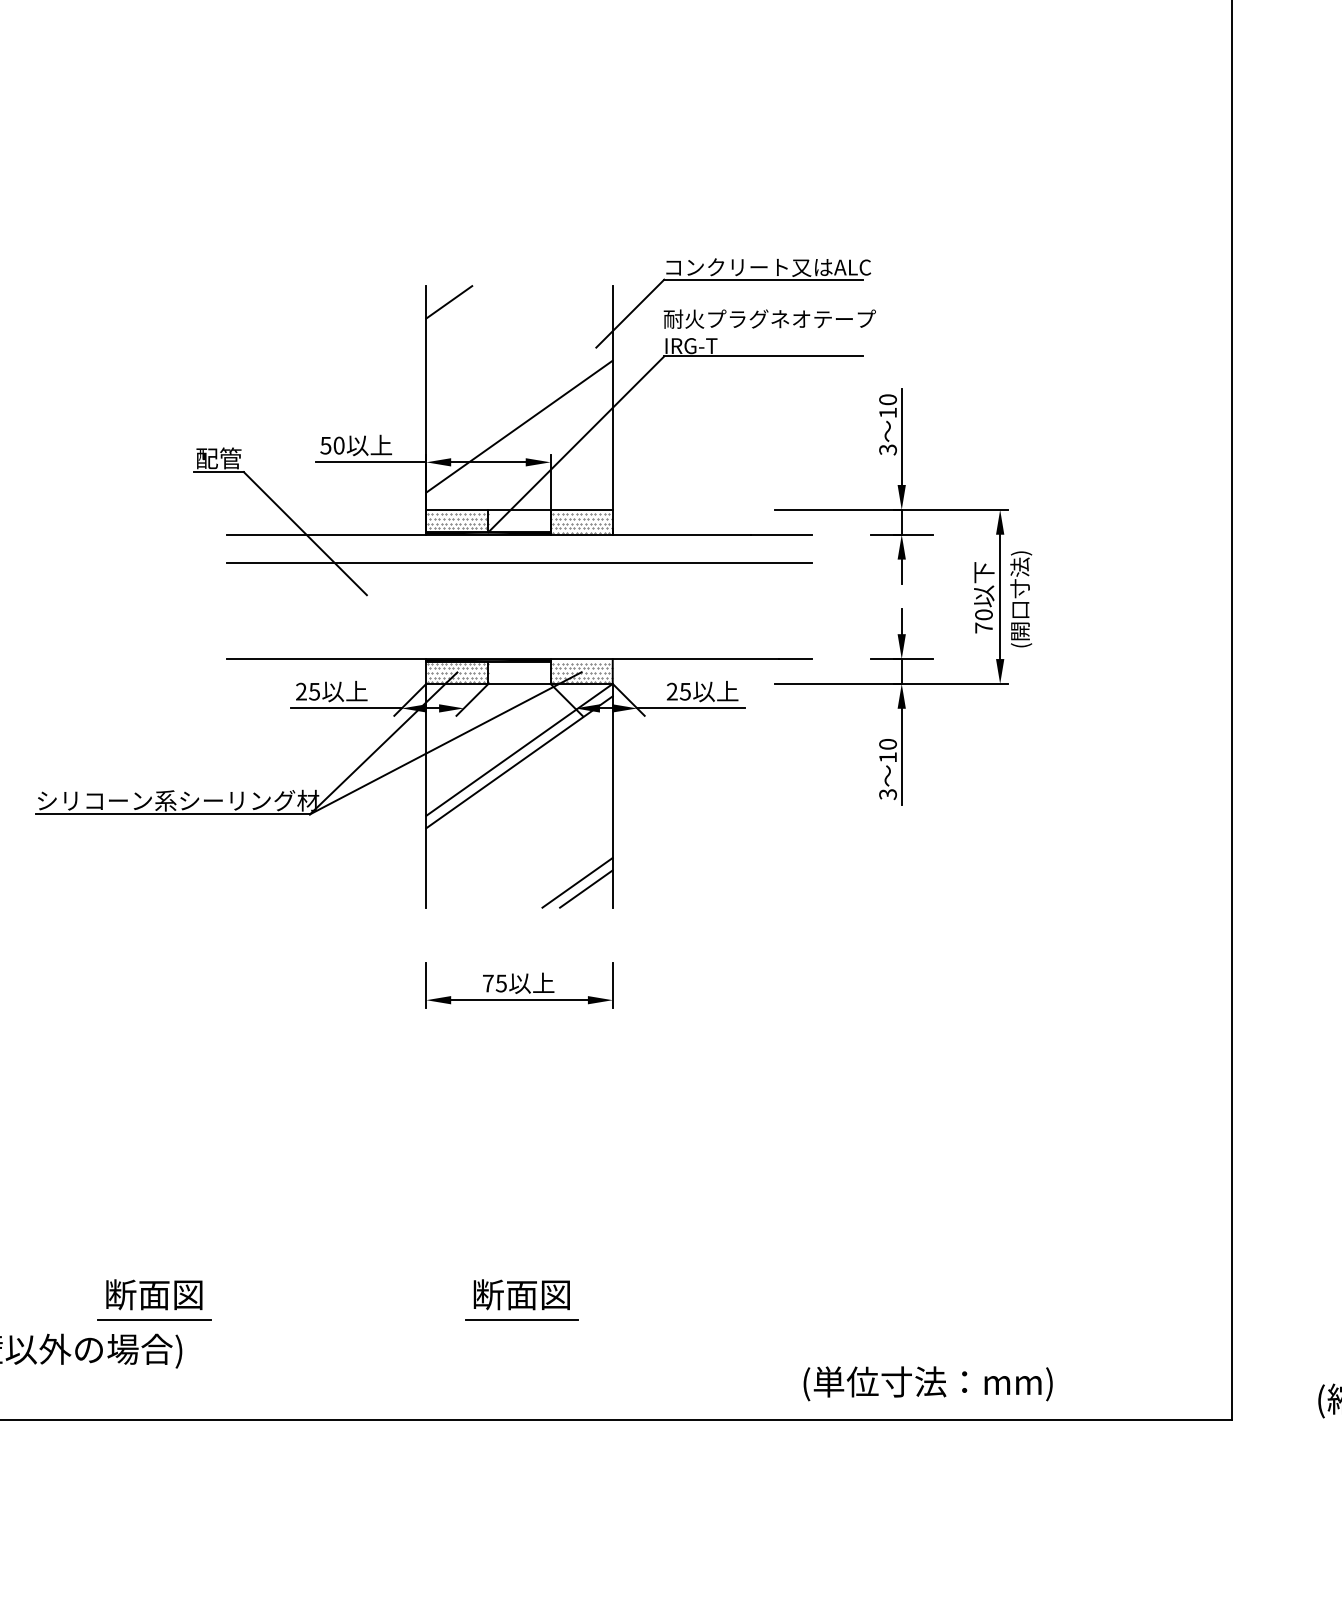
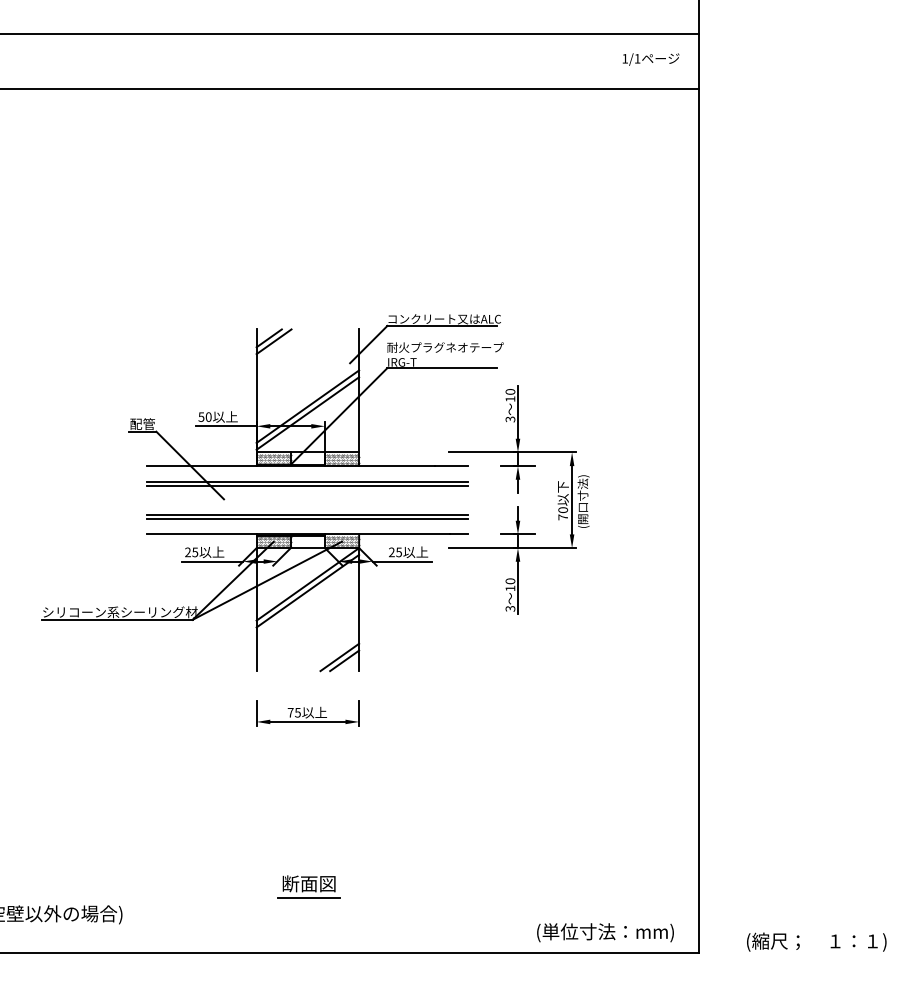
line: (456, 308) -> (273, 341), added
line: (518, 439) -> (307, 413), added
line: (518, 570) -> (307, 485), added
part: (518, 626) -> (307, 516), added
part: (153, 1299) -> (106, 886), removed
text: (928, 1383) -> (605, 932), moved

